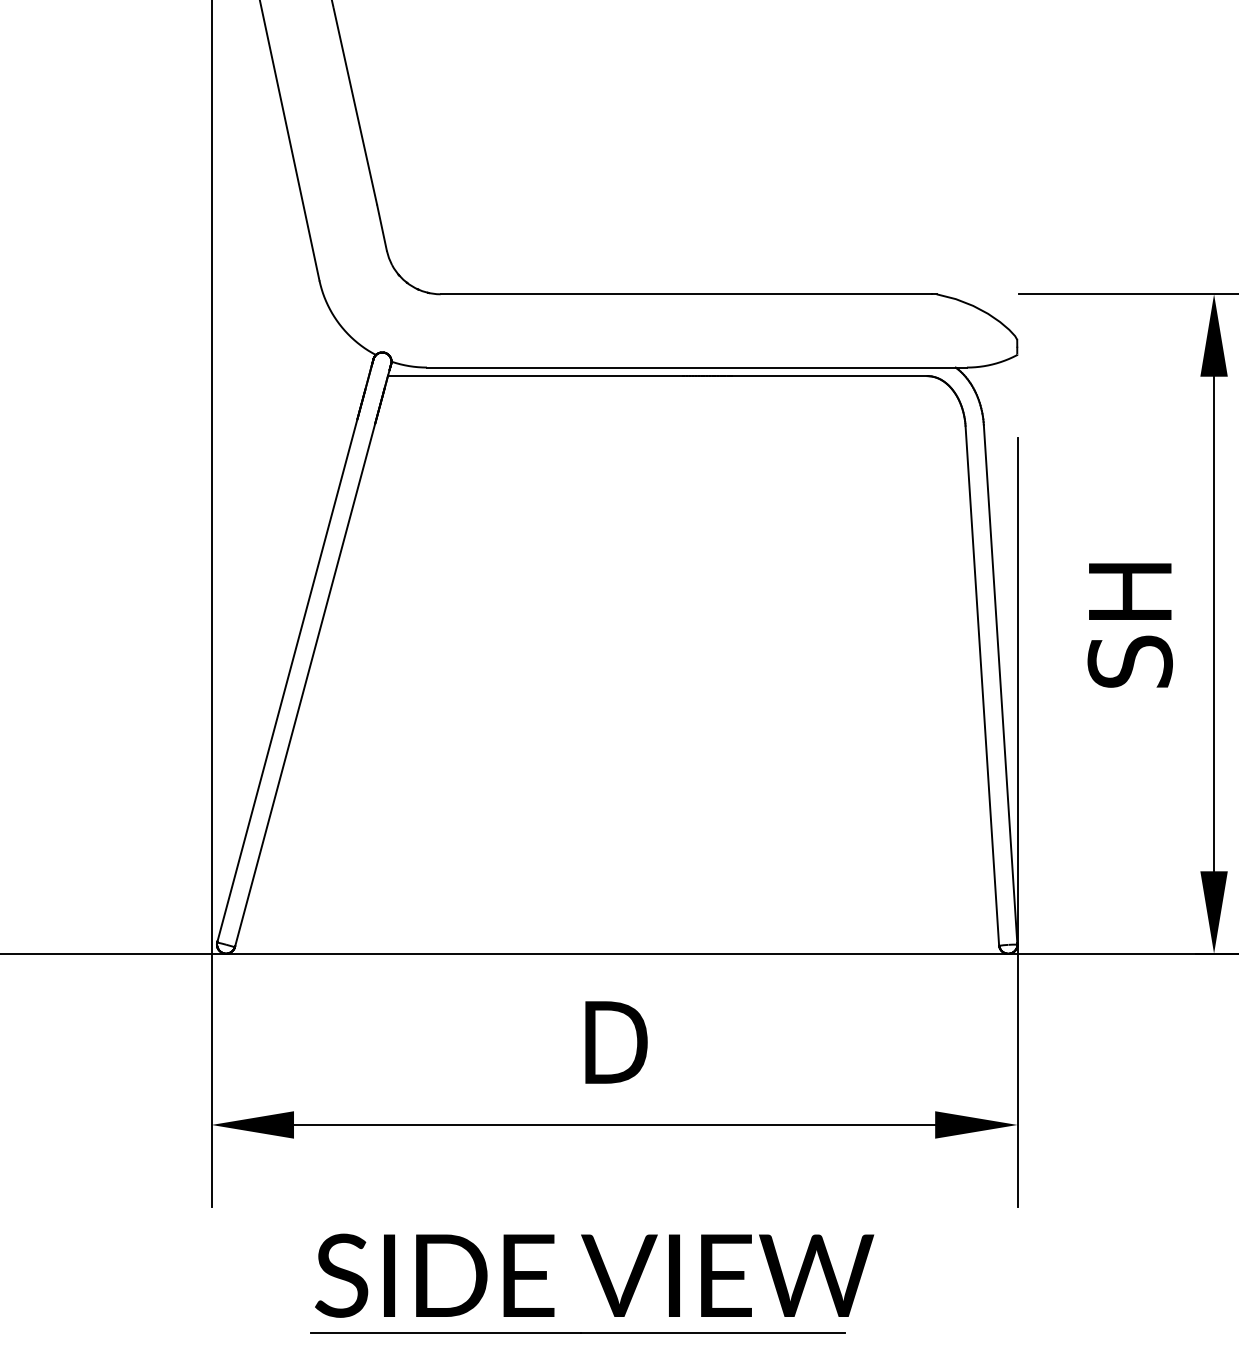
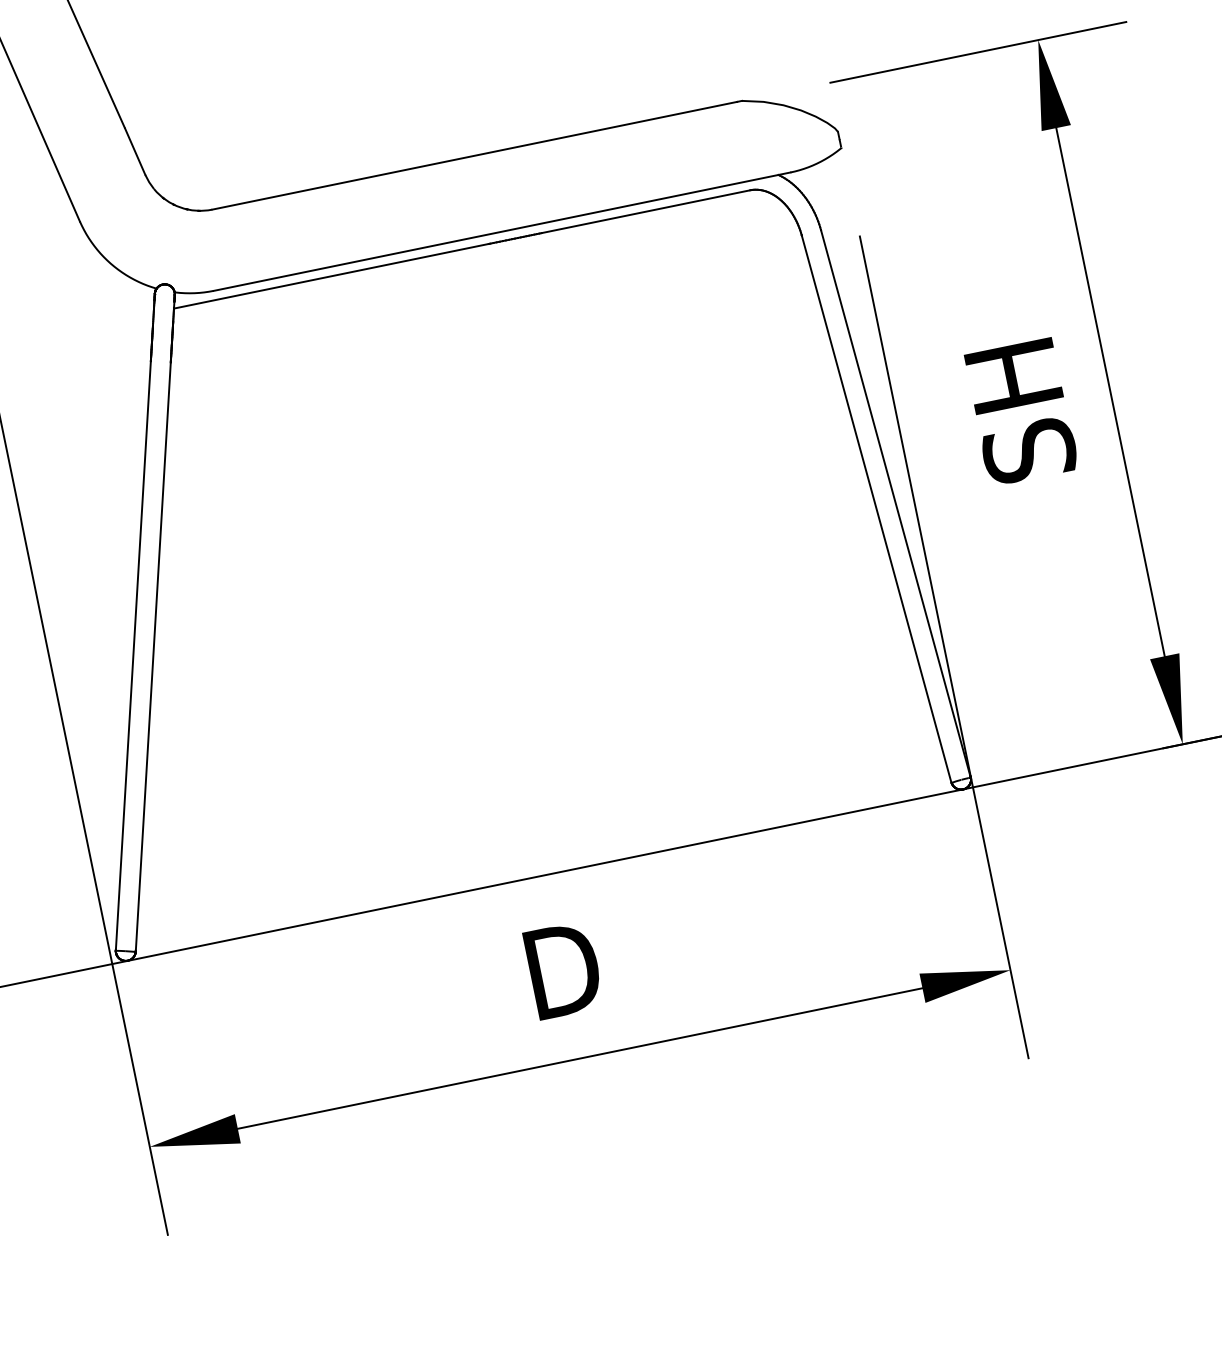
part: (599, 1280) -> (598, 1227), removed

